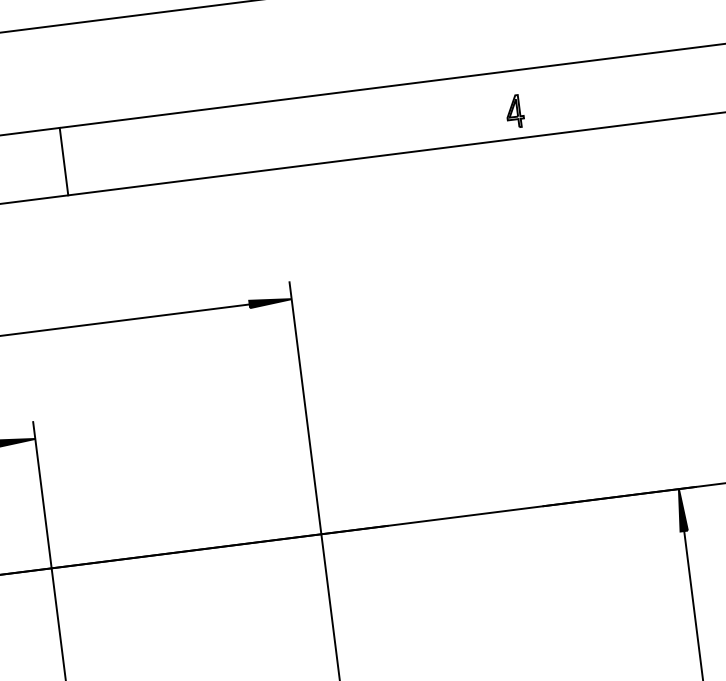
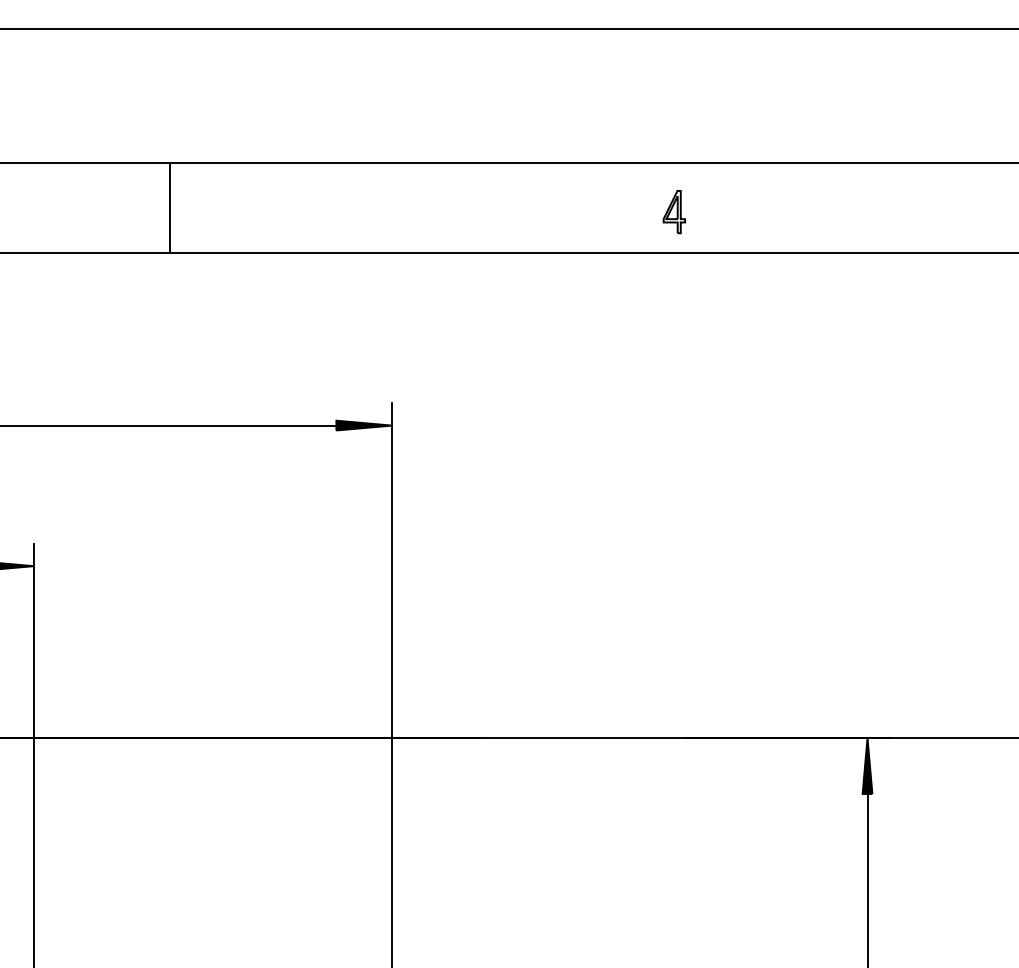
part: (514, 111) -> (673, 212), moved
line: (64, 161) -> (170, 207), moved

